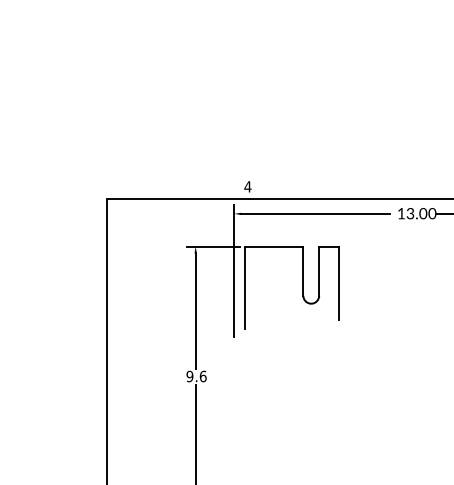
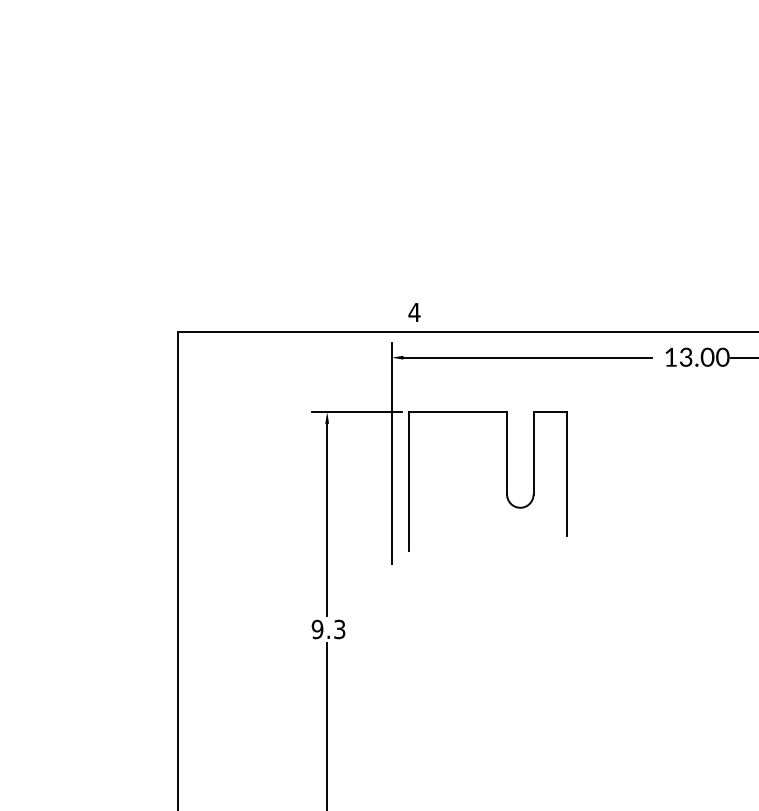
text: (202, 376) -> (338, 629), 9.6 -> 9.3

